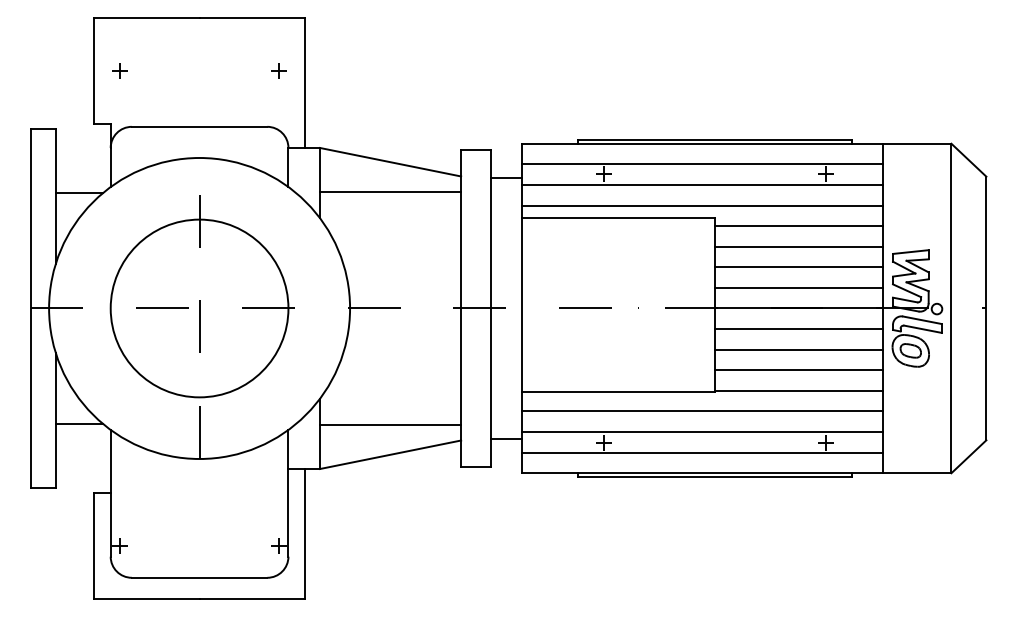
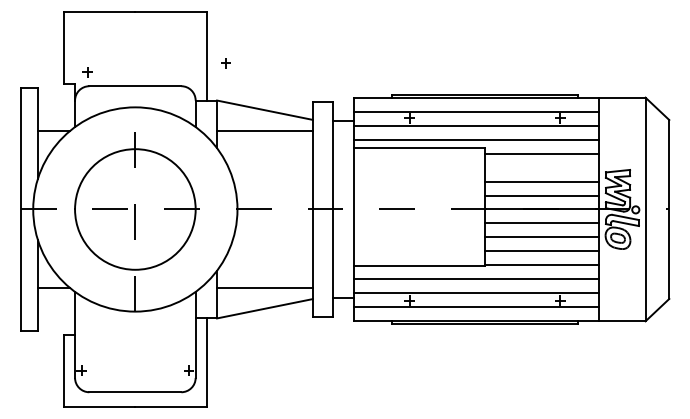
part: (120, 71) -> (87, 72), moved
part: (277, 71) -> (225, 63), moved
line: (798, 246) -> (541, 167), removed

